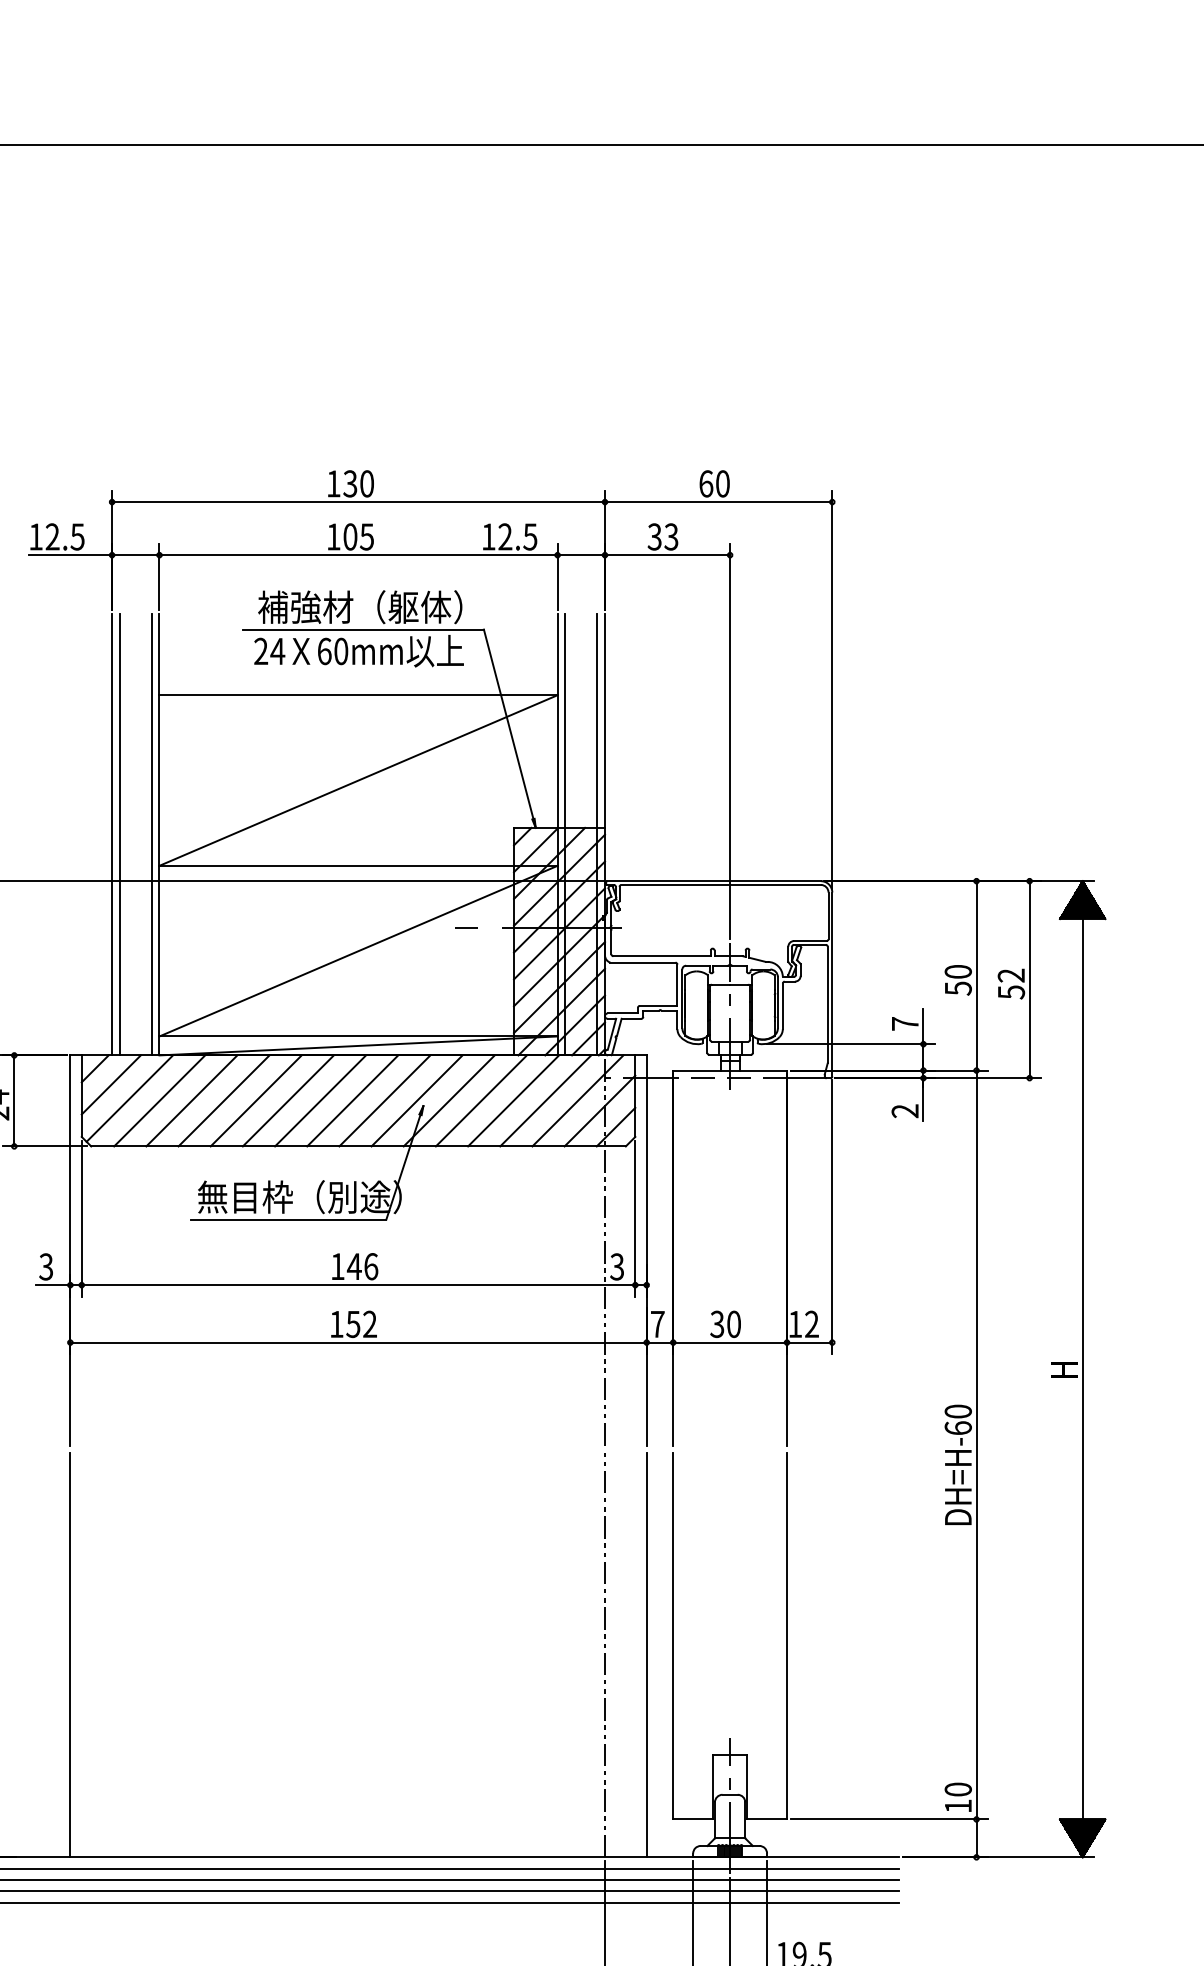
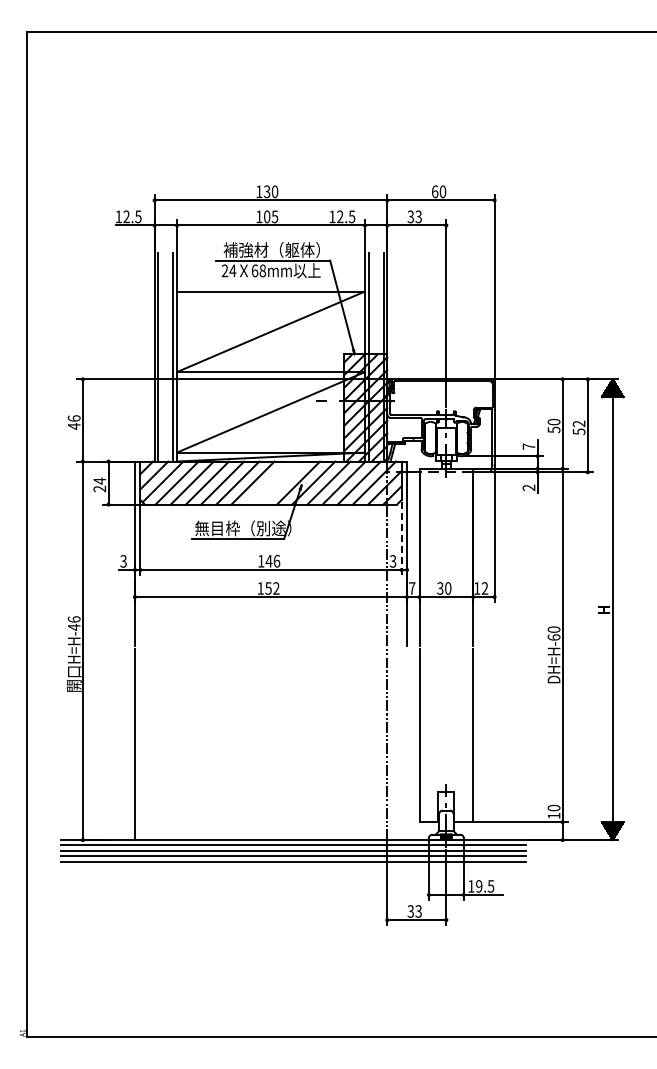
text: (340, 650) -> (262, 270), 60mm -> 68mm
line: (351, 1099) -> (267, 482), removed
line: (382, 1099) -> (282, 482), removed
line: (635, 1218) -> (401, 538), solid -> dashed
line: (647, 1654) -> (407, 744), removed

